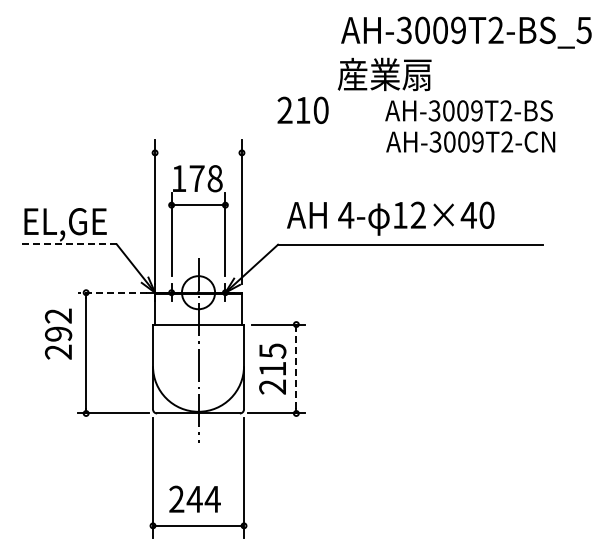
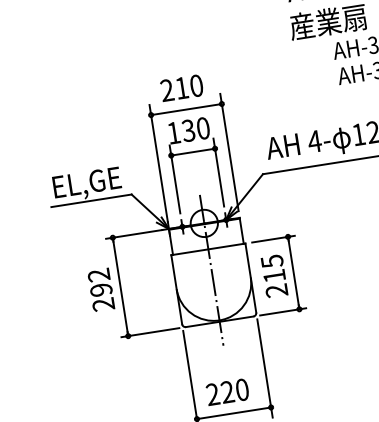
text: (302, 109) -> (181, 87), moved
line: (198, 152) -> (186, 109), added
text: (205, 178) -> (195, 129), 178 -> 130
line: (67, 244) -> (91, 200), dashed -> solid
line: (111, 292) -> (133, 234), dashed -> solid
text: (58, 333) -> (101, 289), moved
line: (296, 369) -> (293, 273), dashed -> solid
text: (203, 498) -> (234, 390), 244 -> 220

